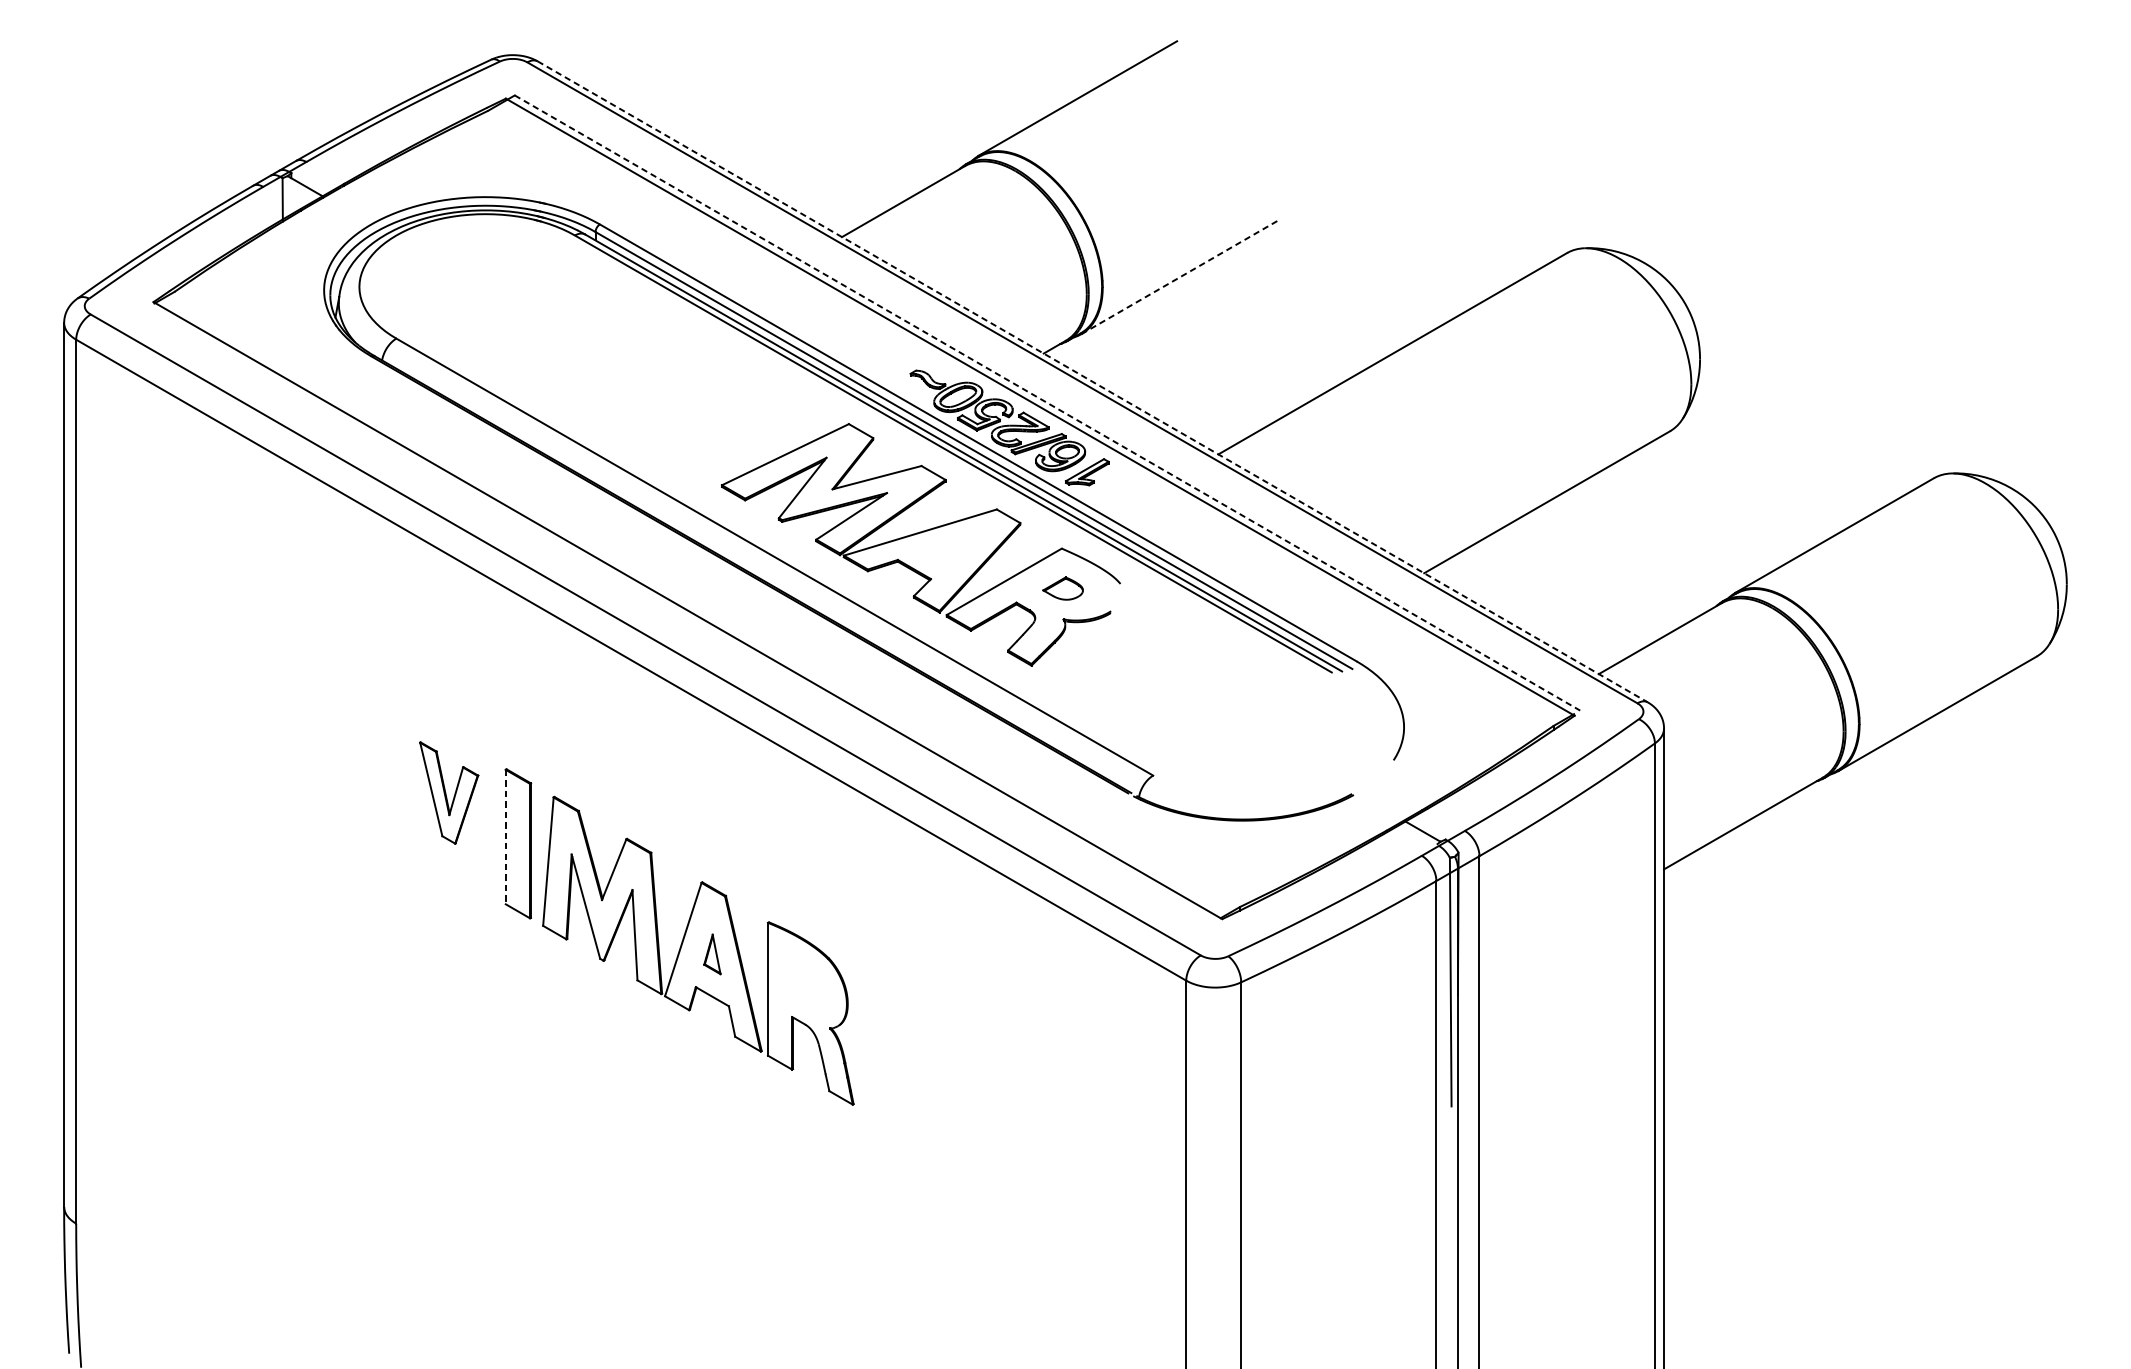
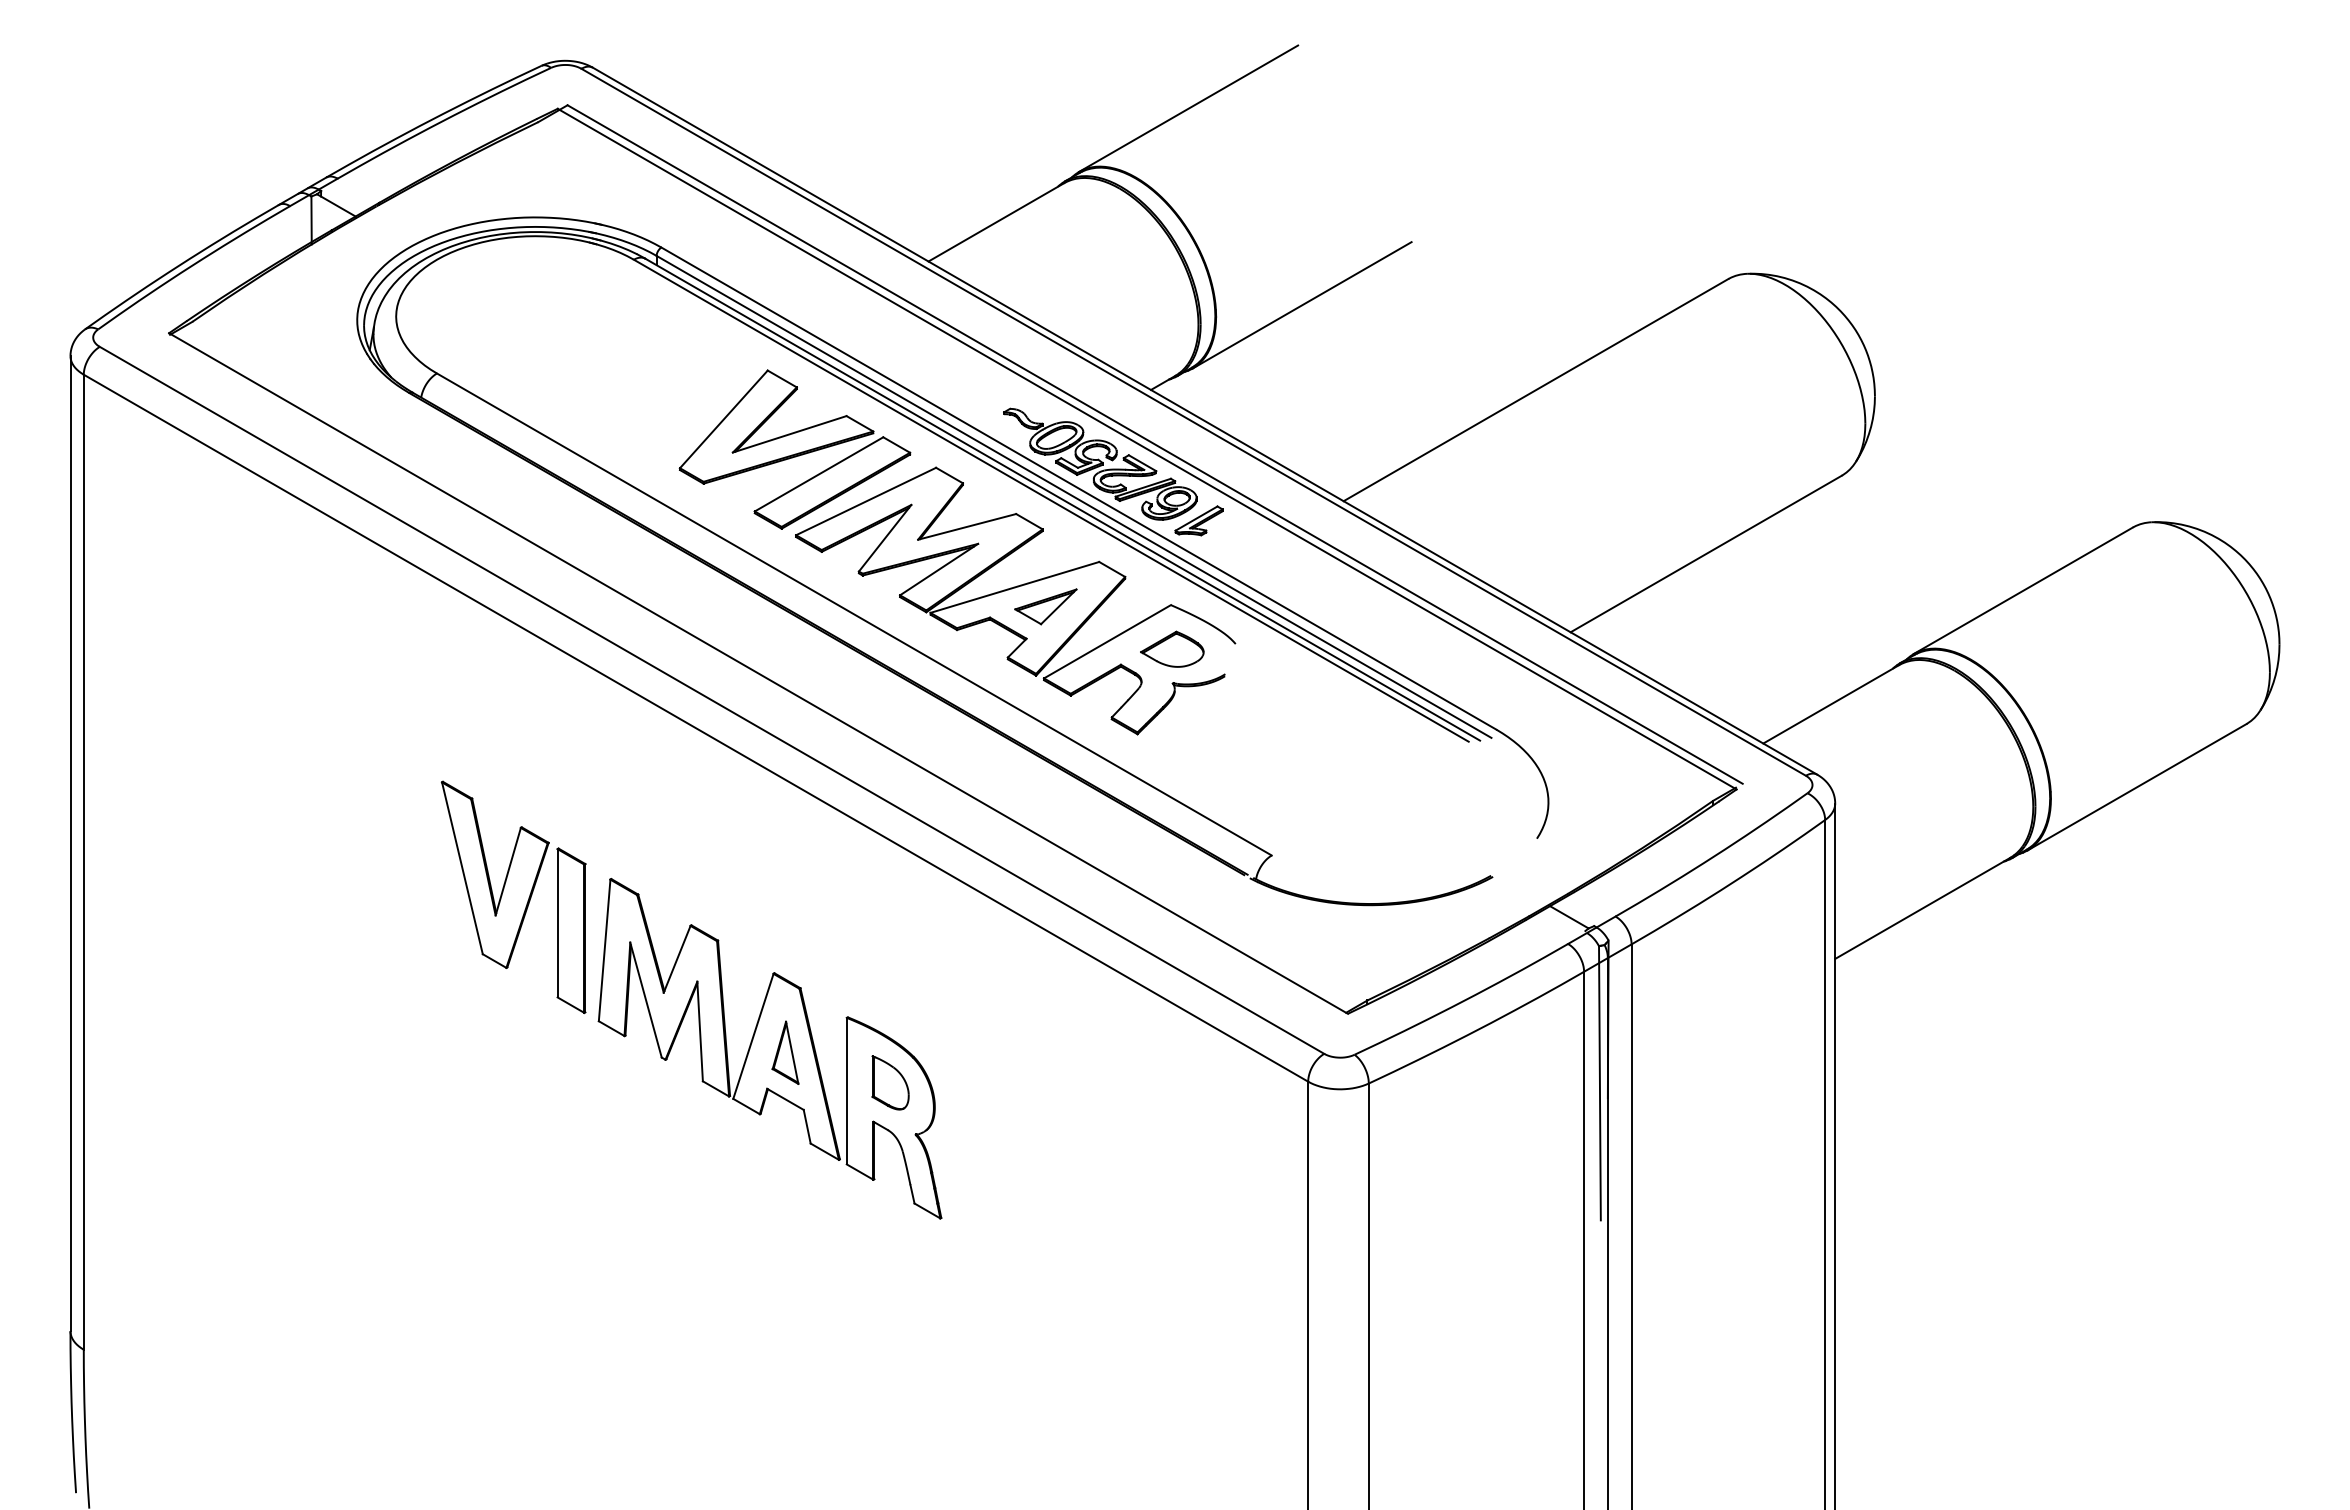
line: (1181, 276) -> (1302, 305), dashed -> solid
line: (1093, 382) -> (1205, 421), dashed -> solid
line: (1047, 403) -> (1155, 444), dashed -> solid
part: (720, 407) -> (794, 449), added
part: (948, 549) -> (1045, 606), added
part: (1063, 587) -> (1172, 648), size x1.43
part: (448, 792) -> (494, 874), size x1.67
line: (505, 837) -> (557, 923), dashed -> solid
part: (712, 954) -> (785, 1052), size x1.43
part: (807, 981) -> (890, 1082), added

